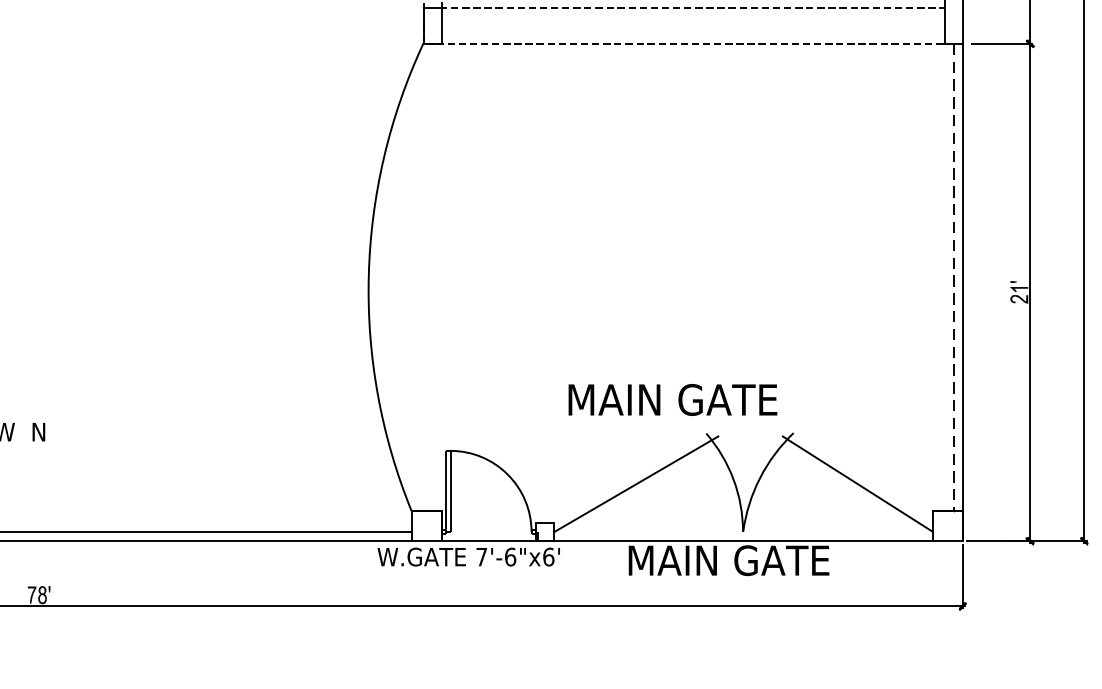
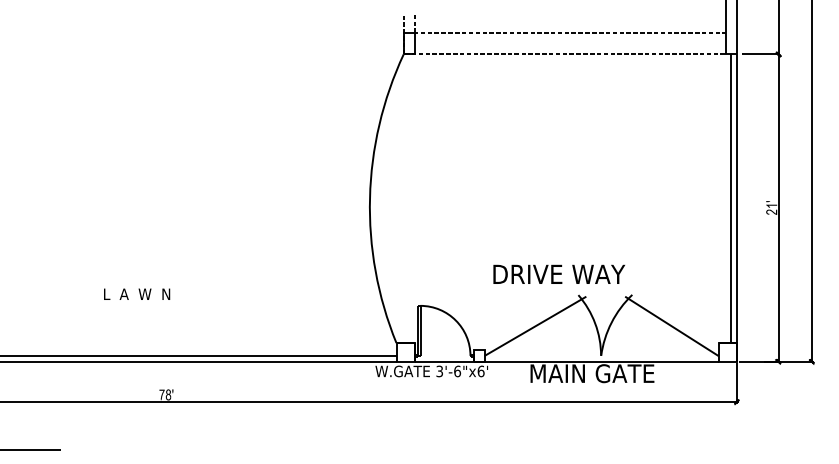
line: (954, 278) -> (731, 199), dashed -> solid
text: (677, 400) -> (560, 274), MAIN GATE -> DRIVE WAY
text: (481, 557) -> (439, 371), 7'-6"x6' -> 3'-6"x6'

